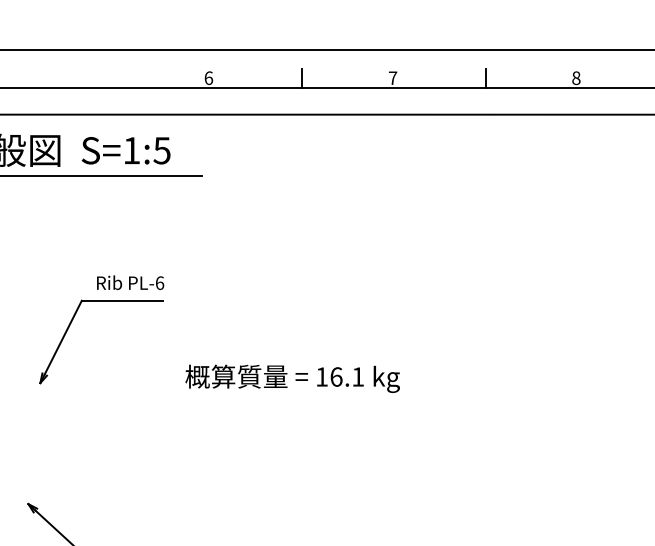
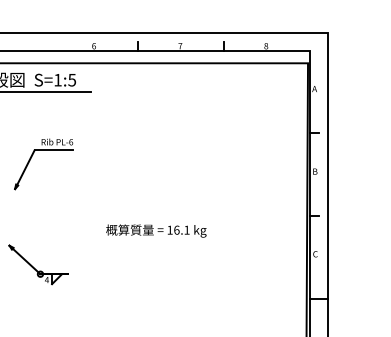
text: (293, 377) -> (156, 230), moved

